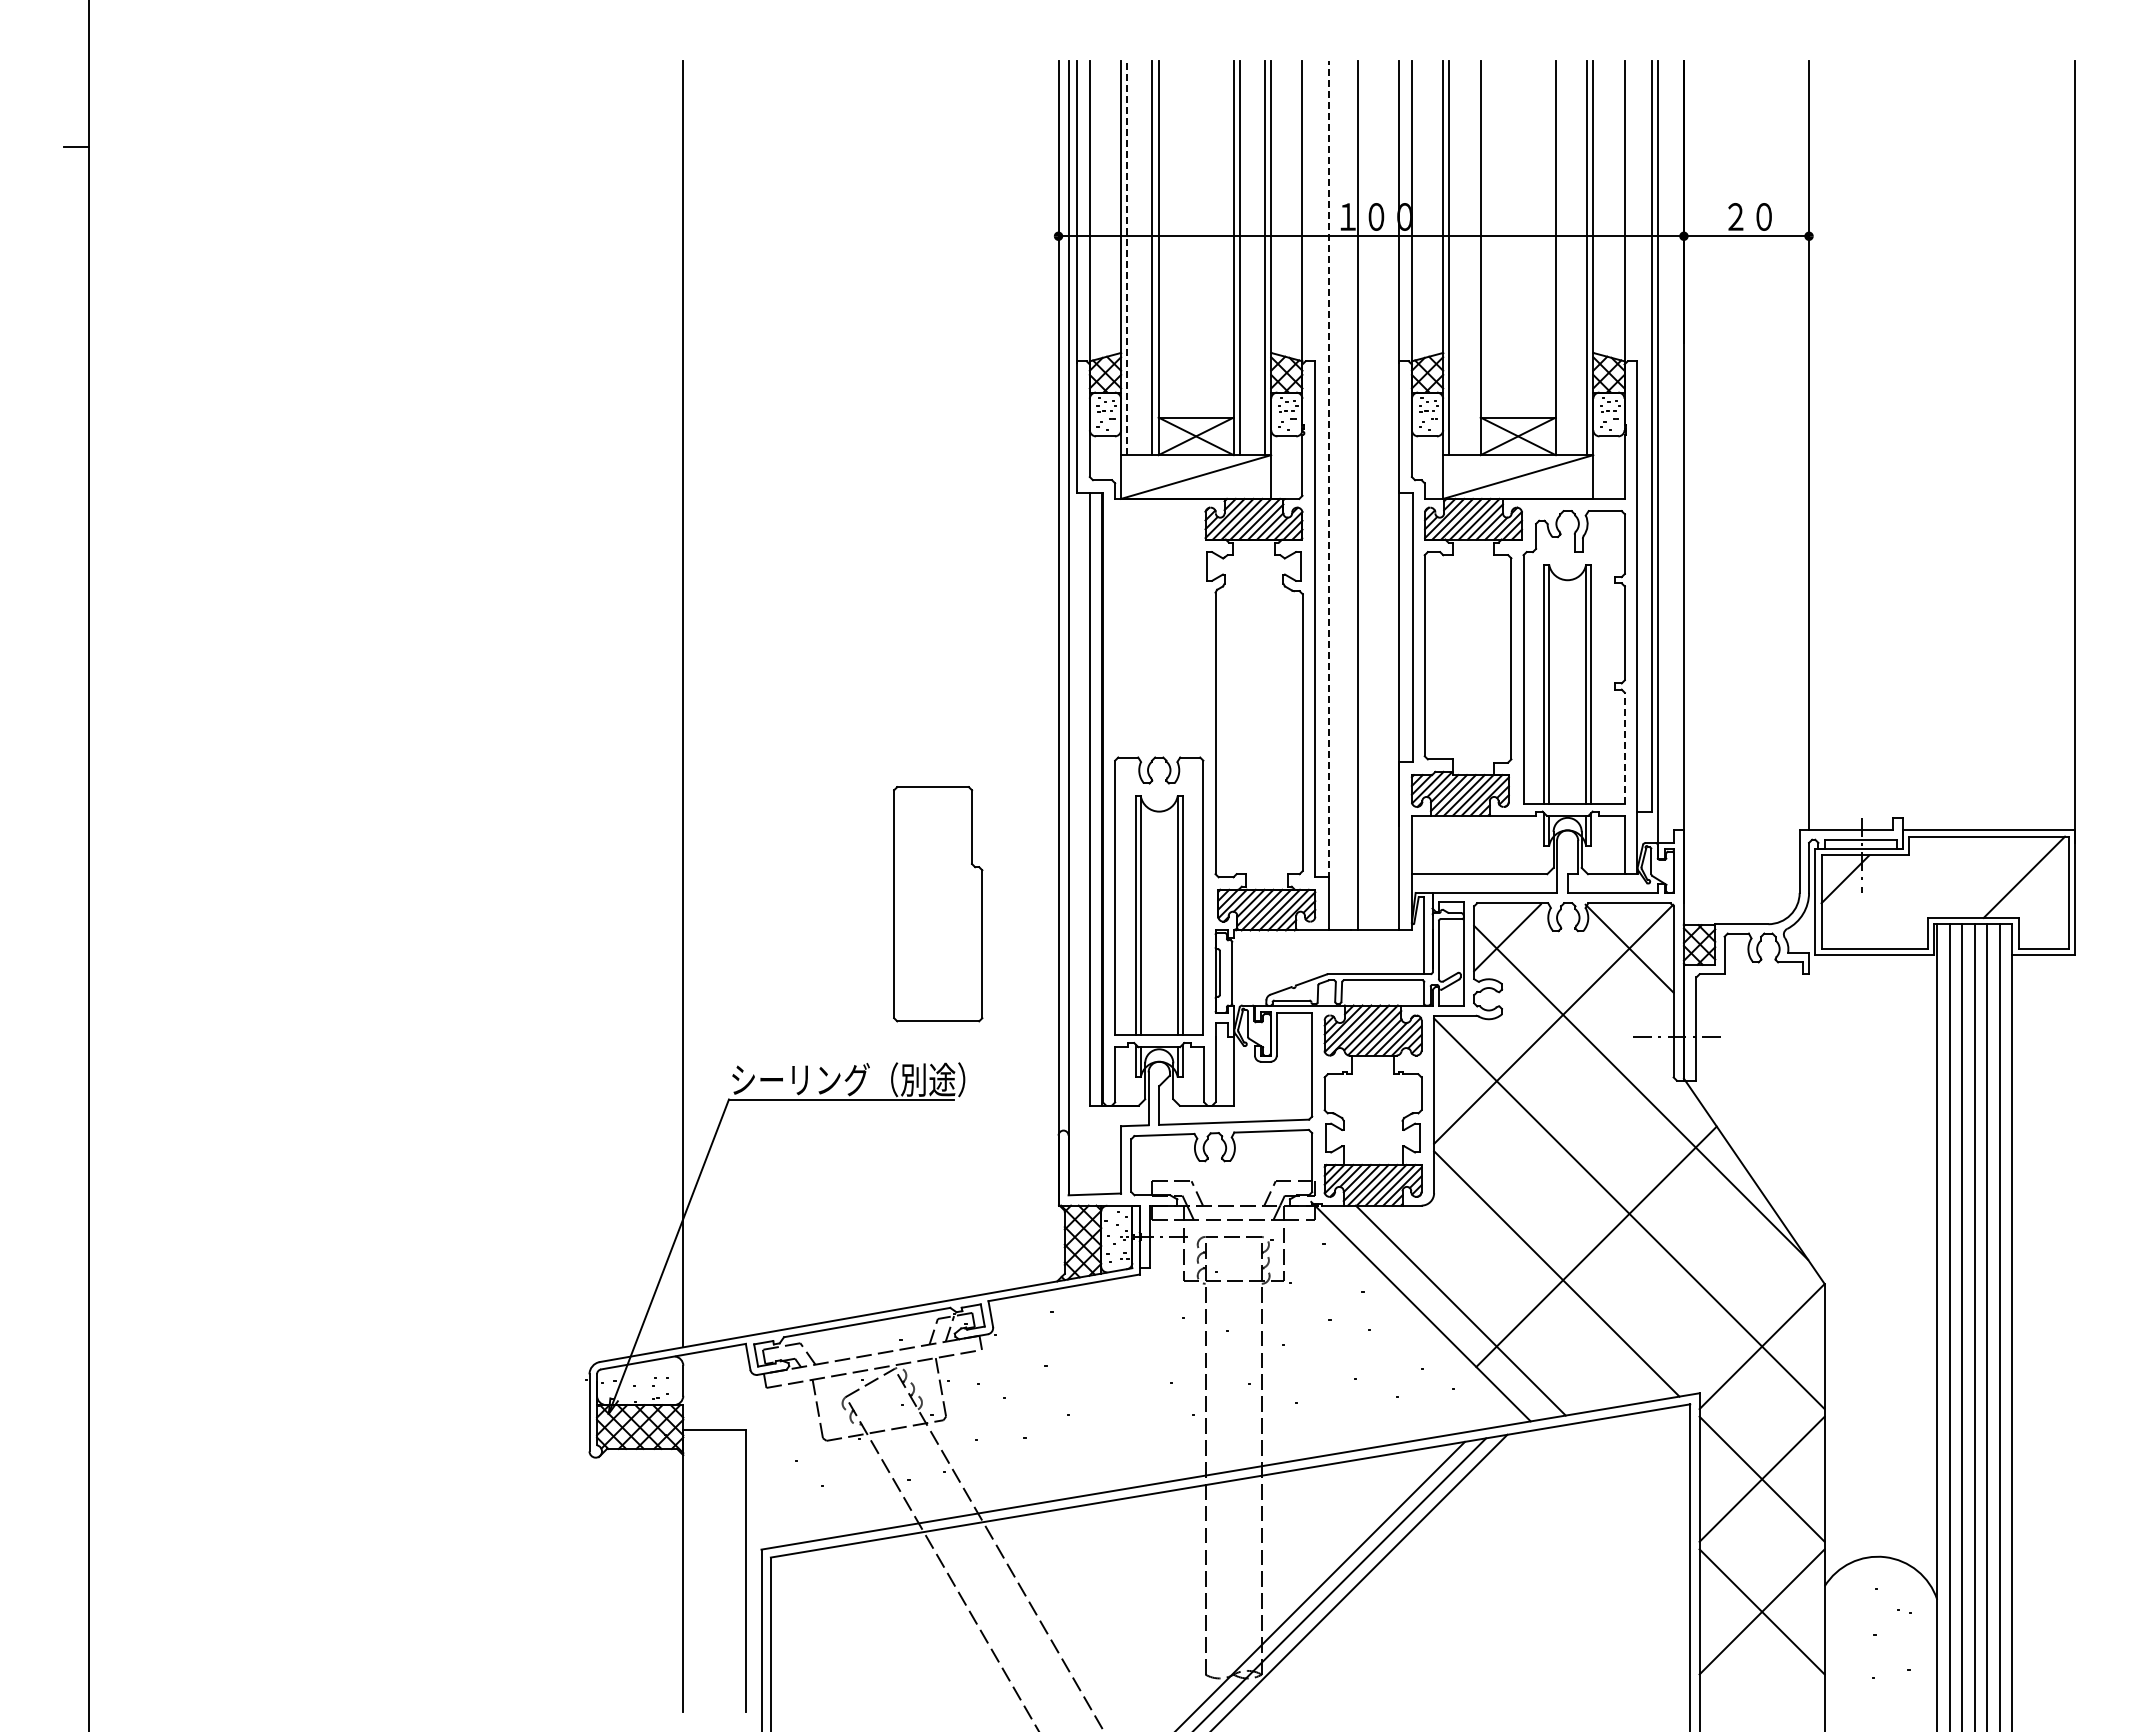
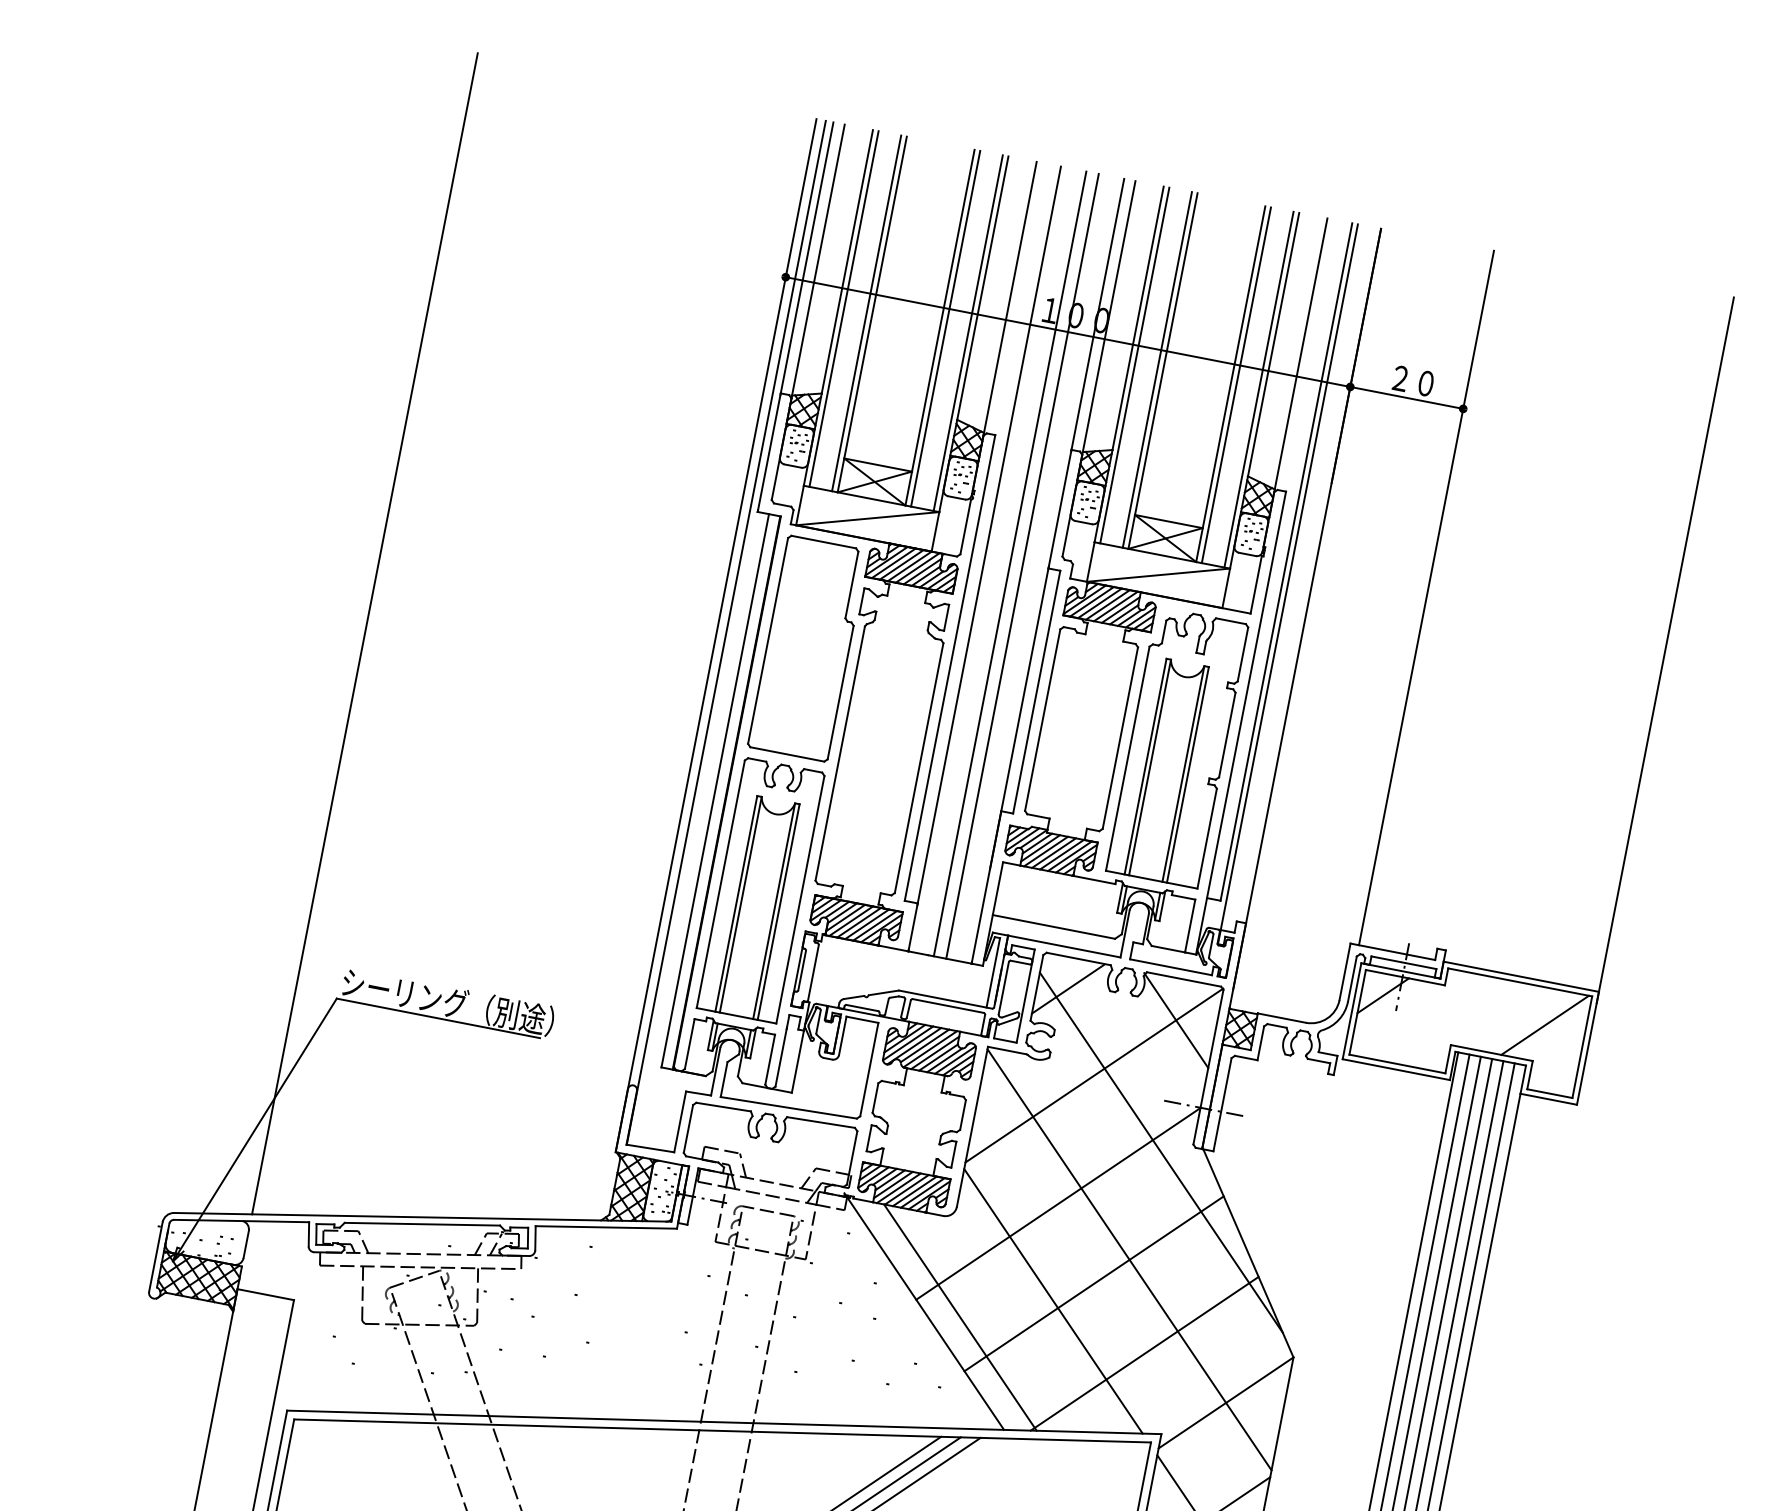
line: (1127, 257) -> (844, 308), dashed -> solid
line: (1474, 258) -> (1157, 370), added
line: (1562, 258) -> (1236, 385), added
line: (1329, 469) -> (989, 535), dashed -> solid
line: (1371, 495) -> (1022, 566), added
line: (1624, 747) -> (1206, 838), dashed -> solid
part: (938, 904) -> (808, 648), moved
line: (1541, 1168) -> (1058, 1203), added
line: (1664, 1310) -> (1144, 1353), added

